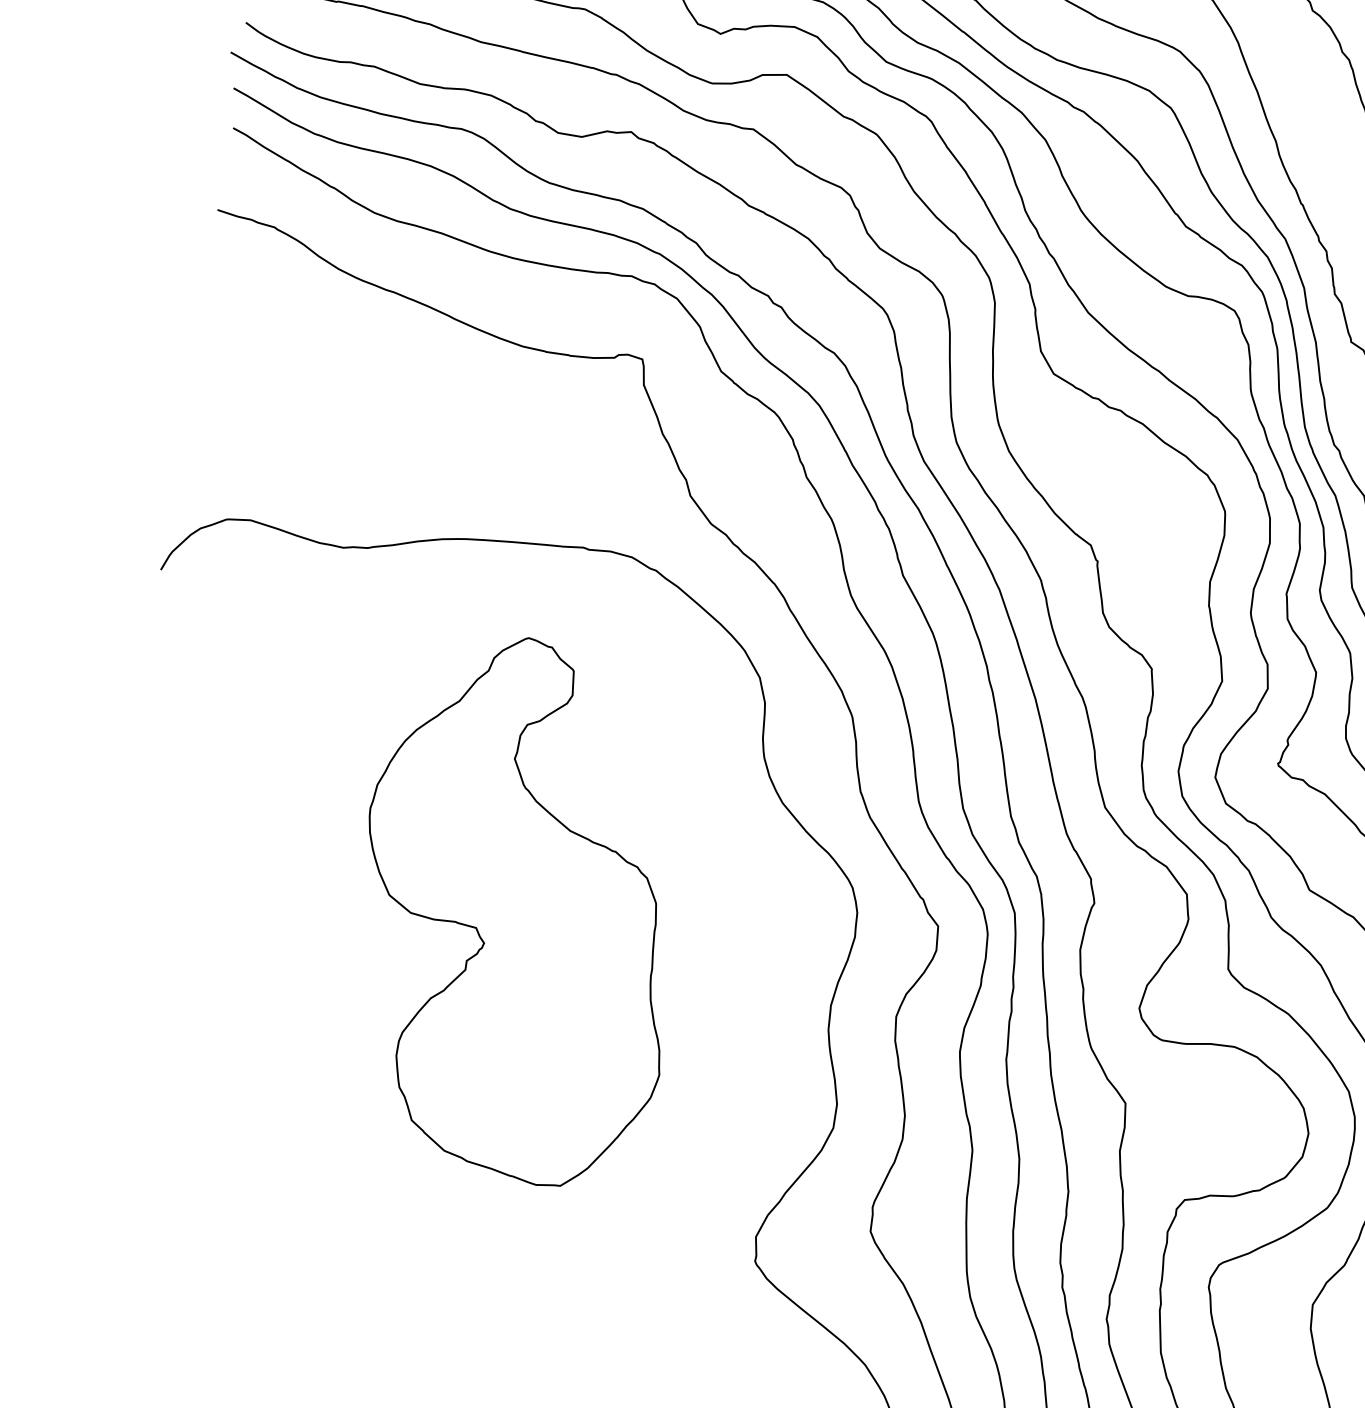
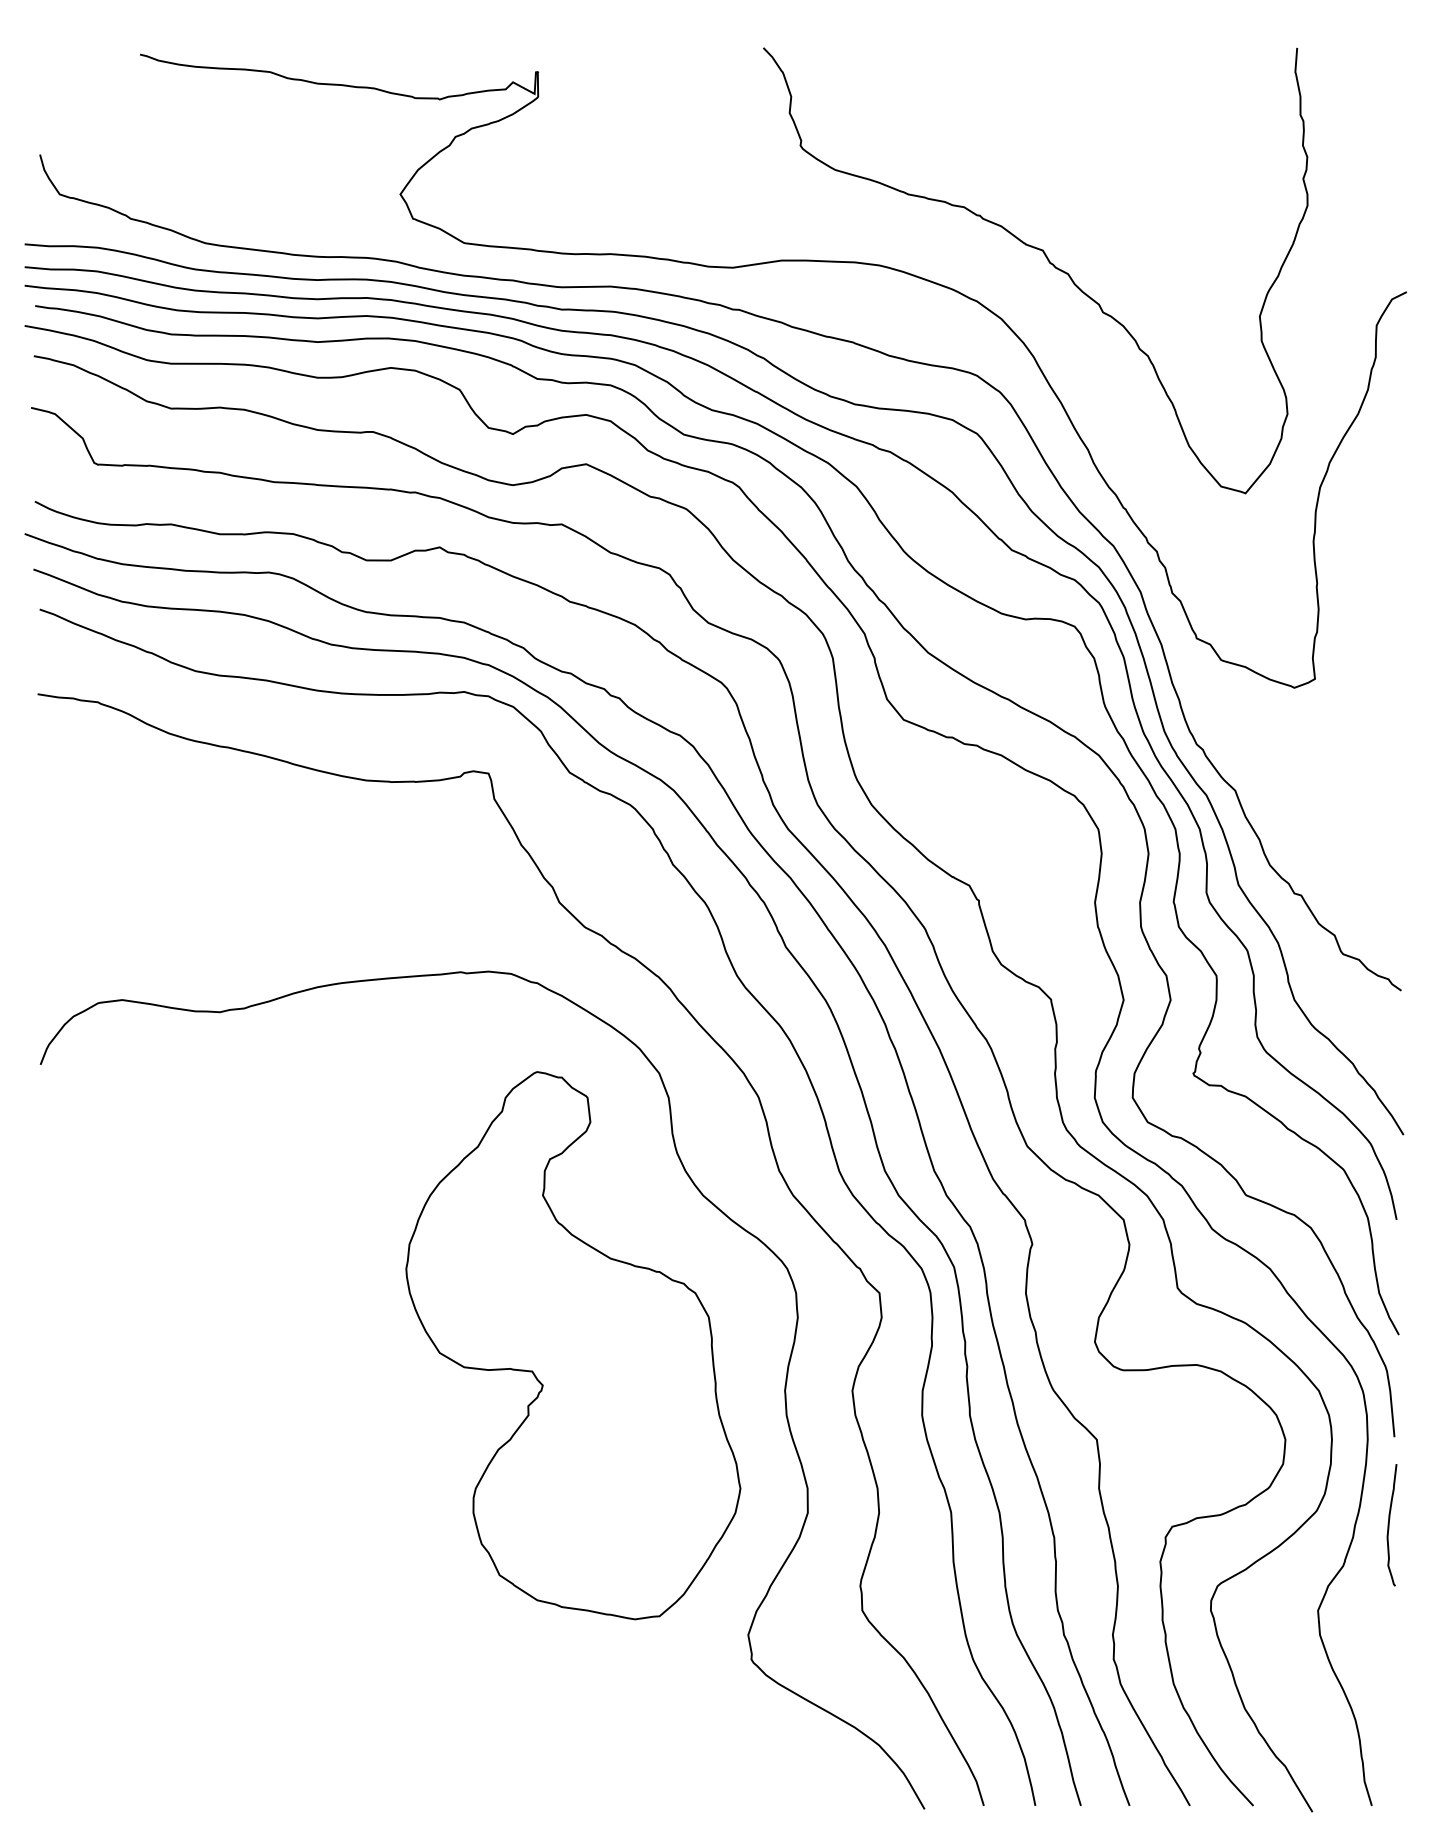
part: (520, 909) -> (573, 1345), moved

